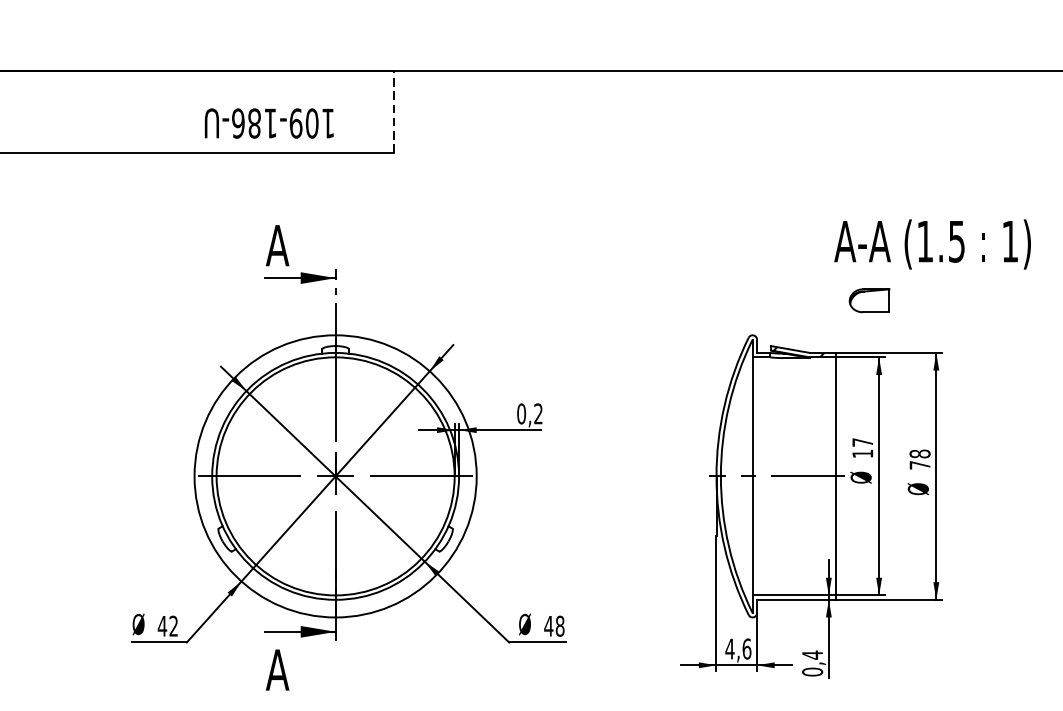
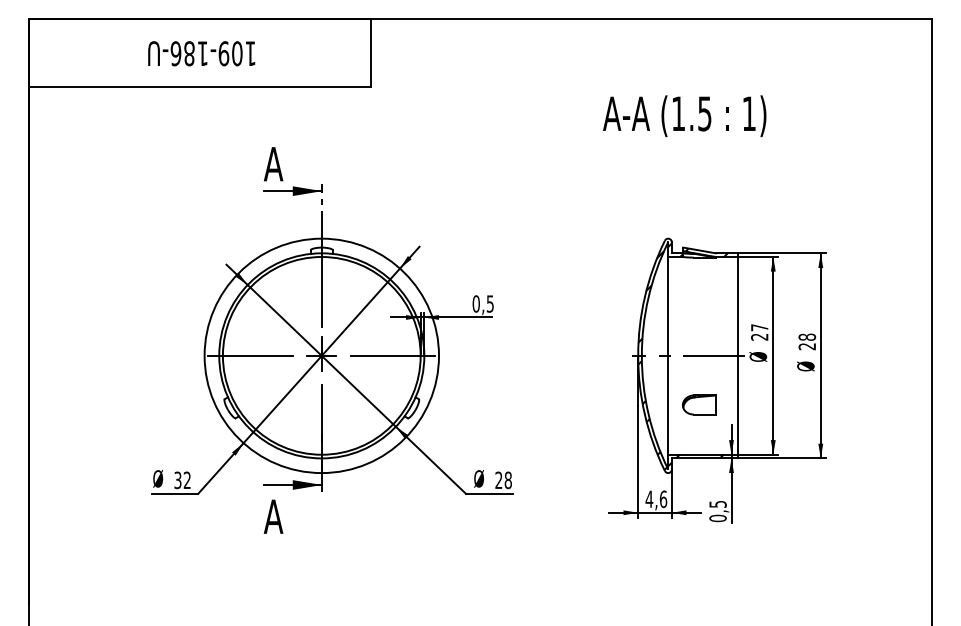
line: (394, 111) -> (370, 52), dashed -> solid
text: (269, 123) -> (201, 53), moved
text: (932, 243) -> (684, 115), moved
part: (869, 300) -> (699, 404), moved
text: (537, 413) -> (489, 303), 0,2 -> 0,5
text: (862, 453) -> (759, 336), 17 -> 27
text: (919, 465) -> (806, 346), 78 -> 28
hatch: (767, 477) -> (680, 356), added
text: (548, 625) -> (498, 479), 48 -> 28
text: (161, 626) -> (177, 480), 42 -> 32
text: (811, 655) -> (717, 504), 0,4 -> 0,5

